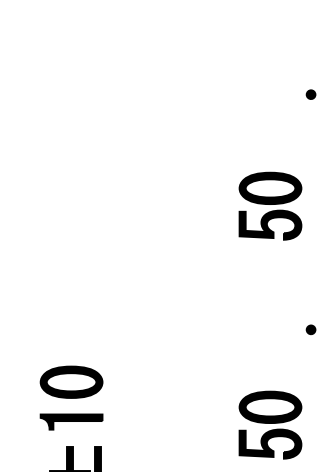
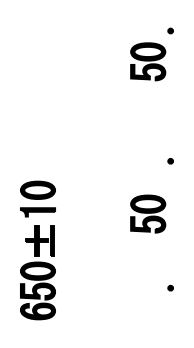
part: (271, 205) -> (148, 61), moved

